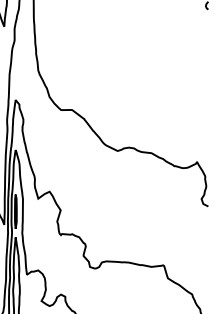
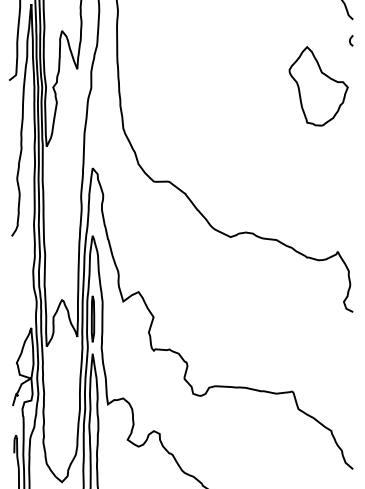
part: (182, 39) -> (318, 86), added

